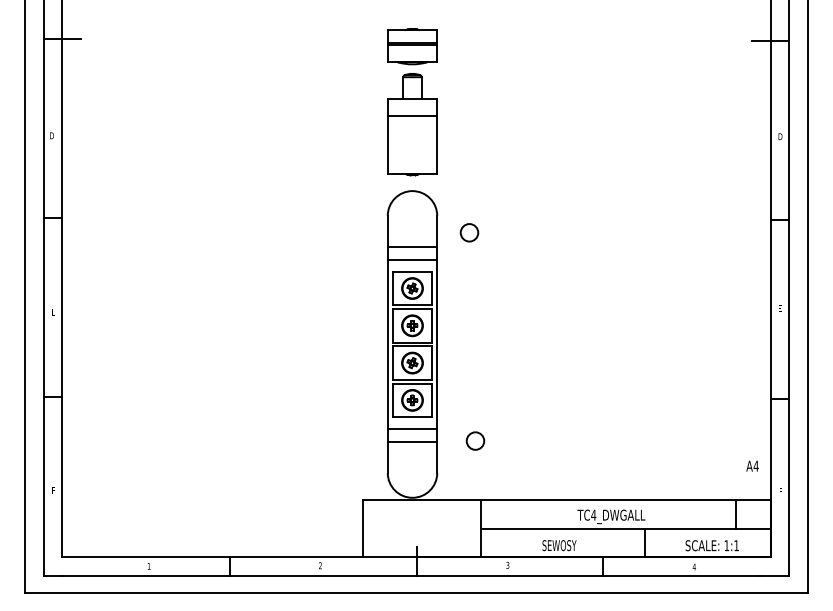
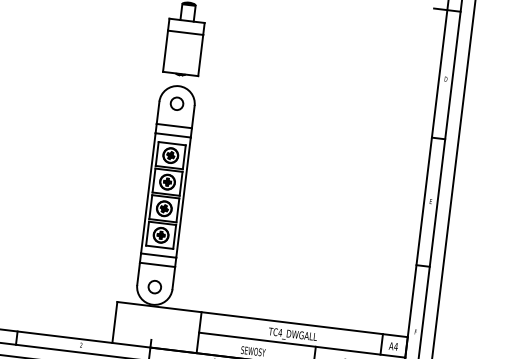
circle: (469, 232) -> (177, 103), moved
circle: (475, 440) -> (154, 286), moved
text: (752, 465) -> (393, 345), moved

